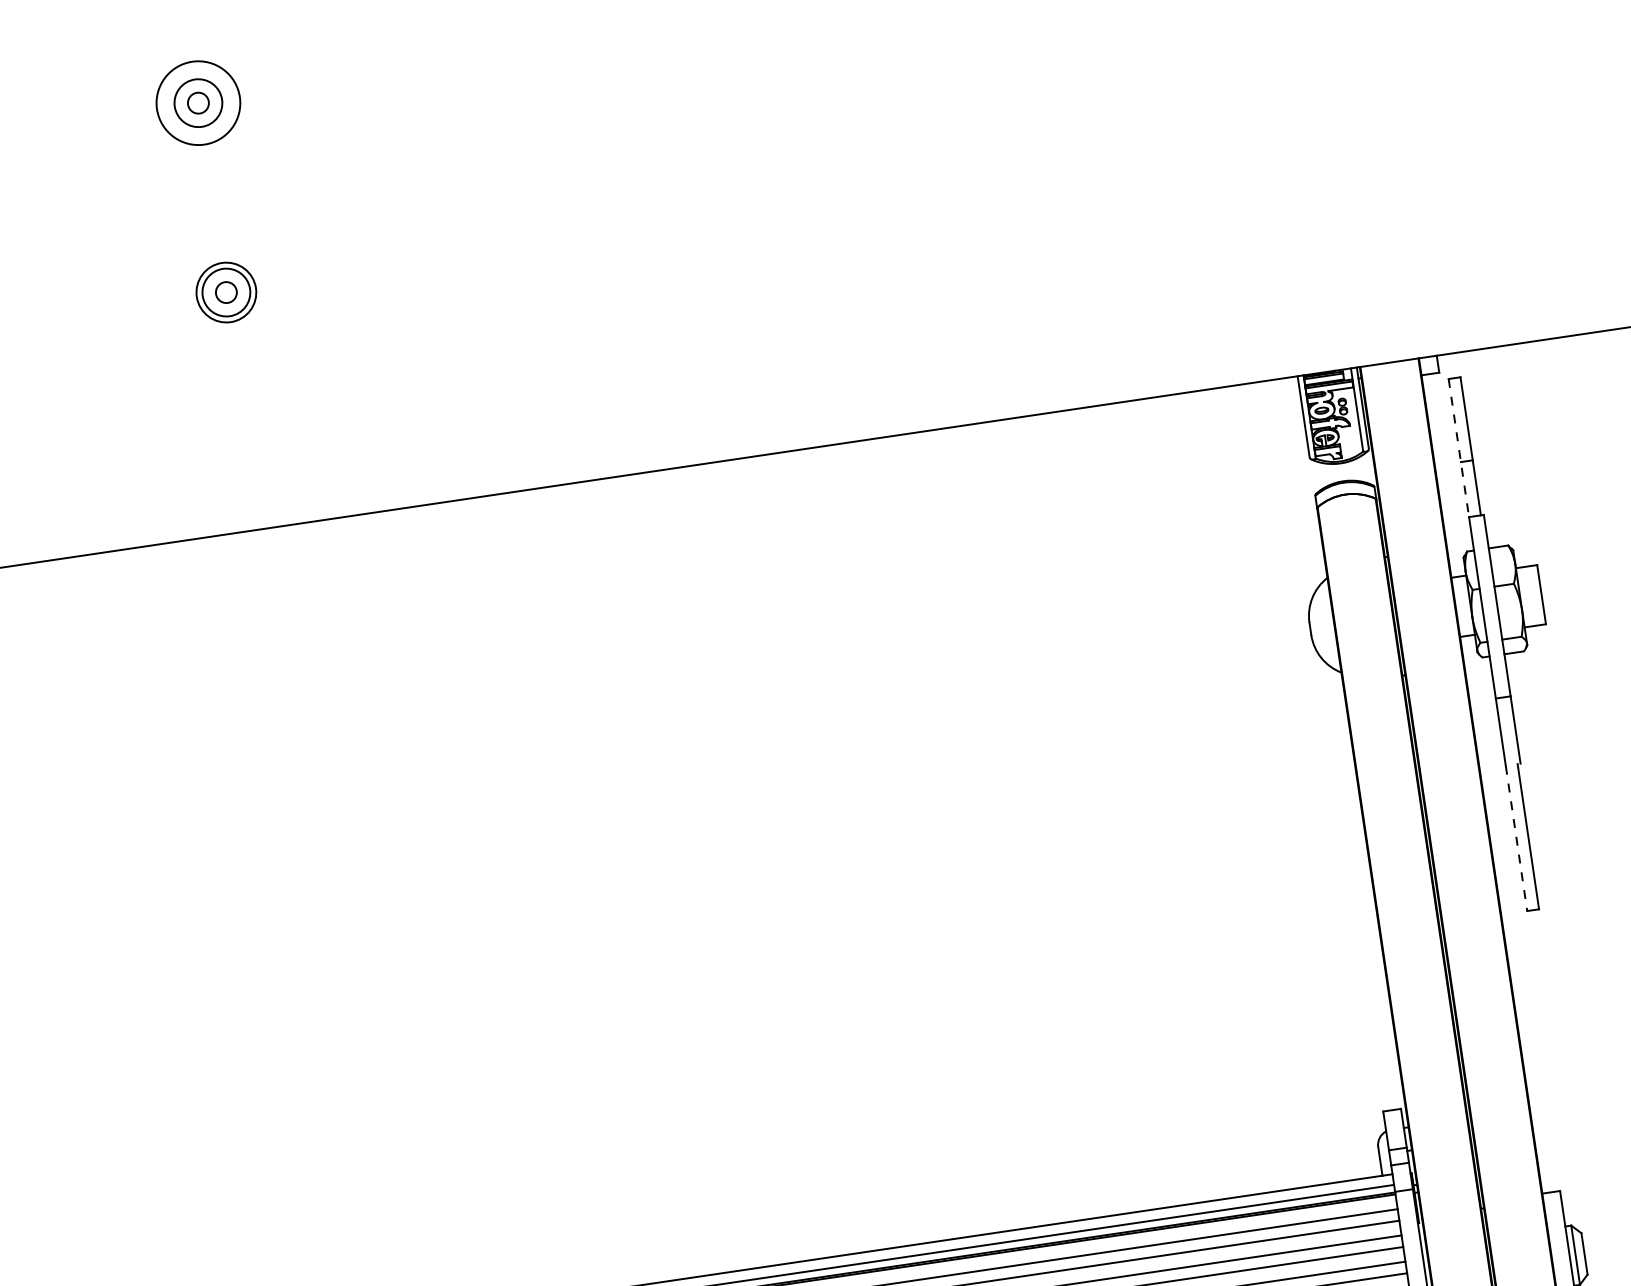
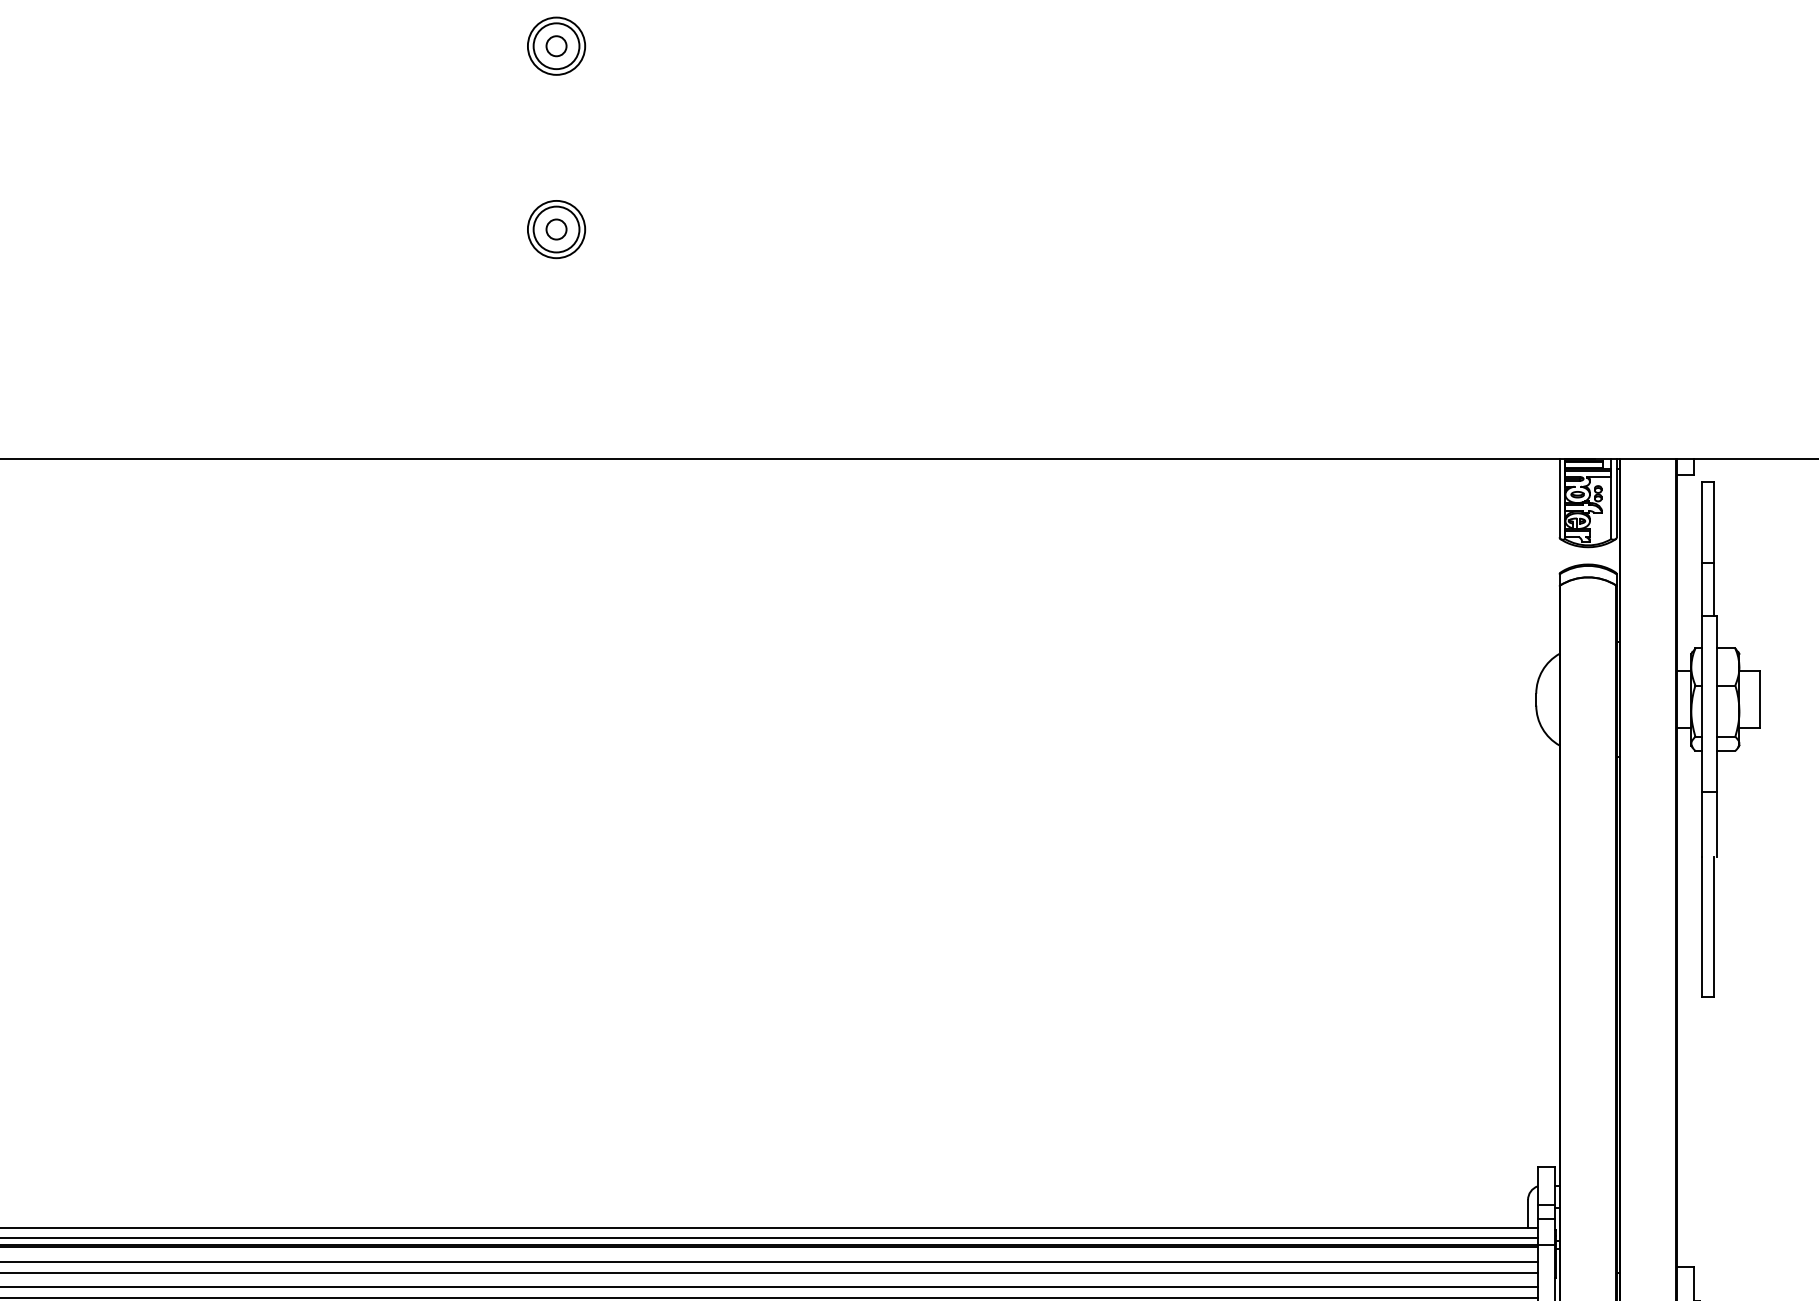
circle: (198, 102) -> (556, 45), size x0.71
line: (1459, 448) -> (1702, 549), dashed -> solid
line: (1516, 838) -> (1702, 927), dashed -> solid

